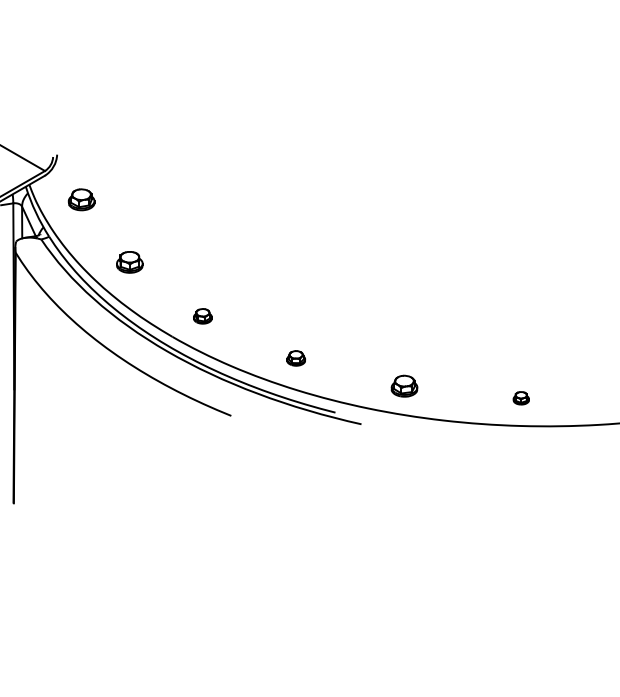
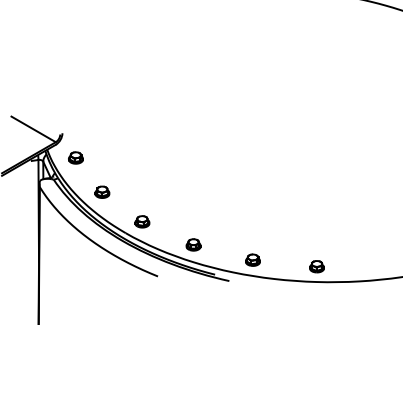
part: (203, 315) -> (142, 221), size x1.43
part: (296, 357) -> (193, 244), size x1.43
part: (520, 397) -> (316, 266), size x1.67

